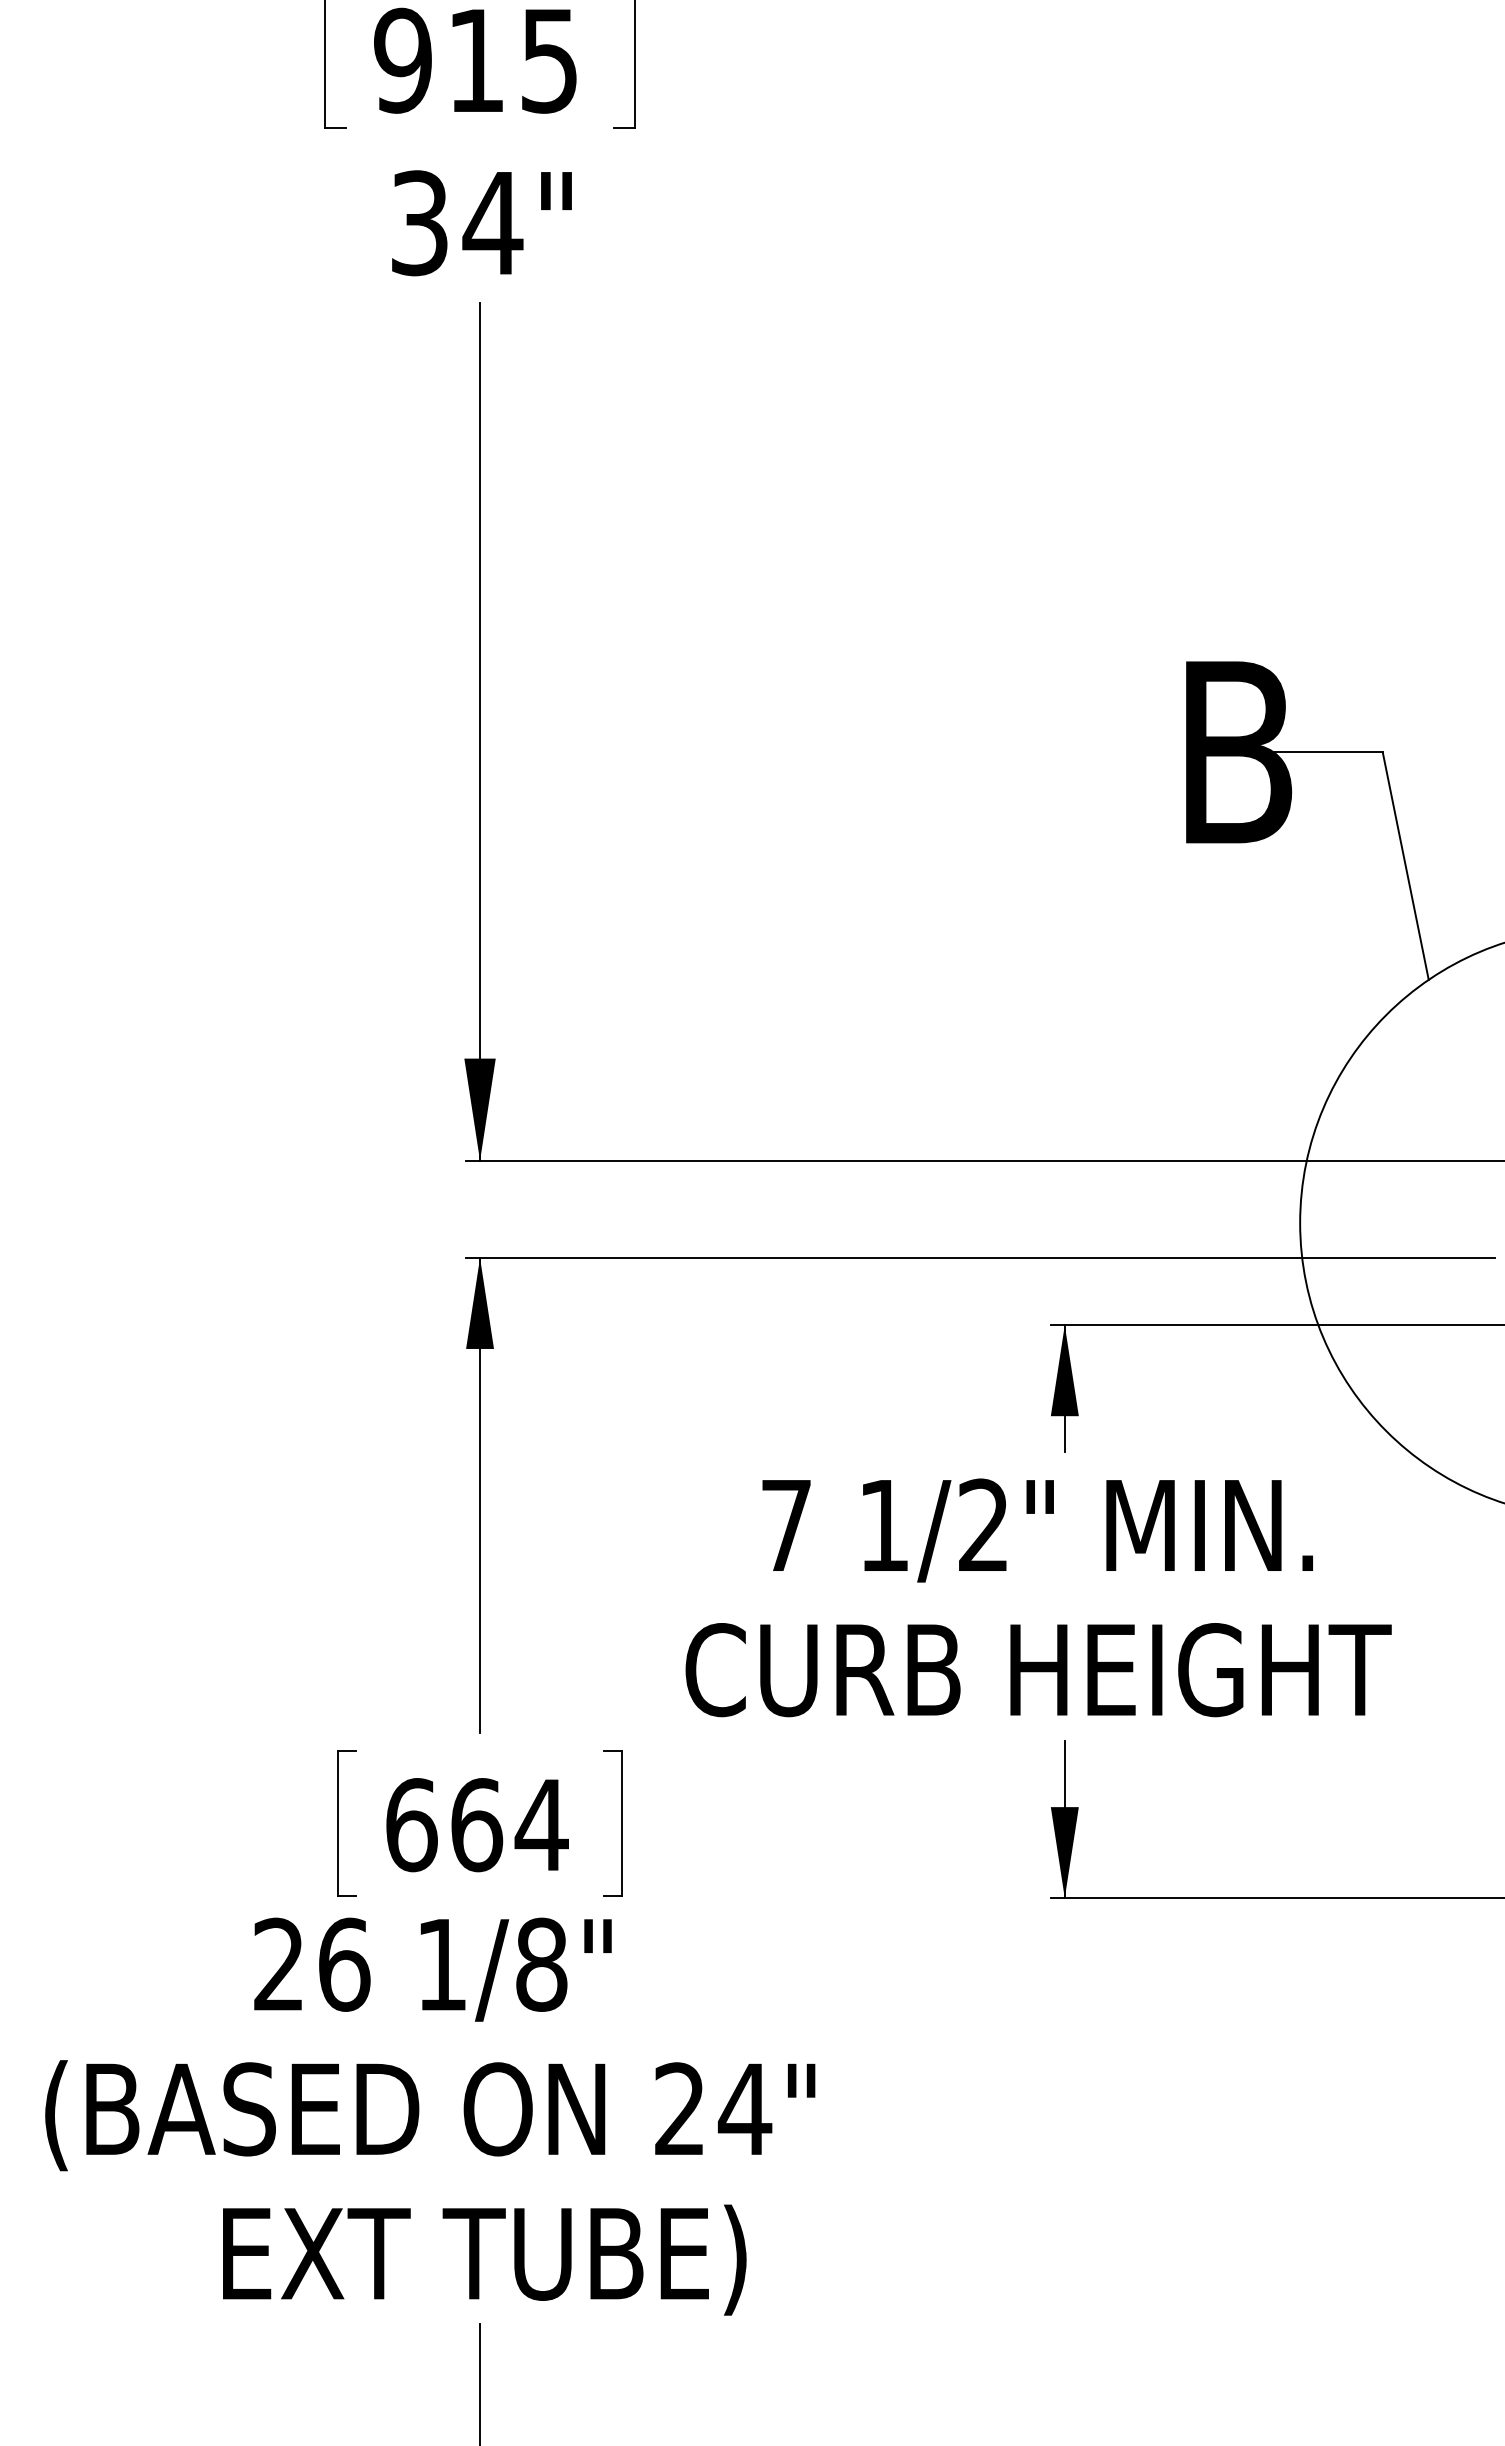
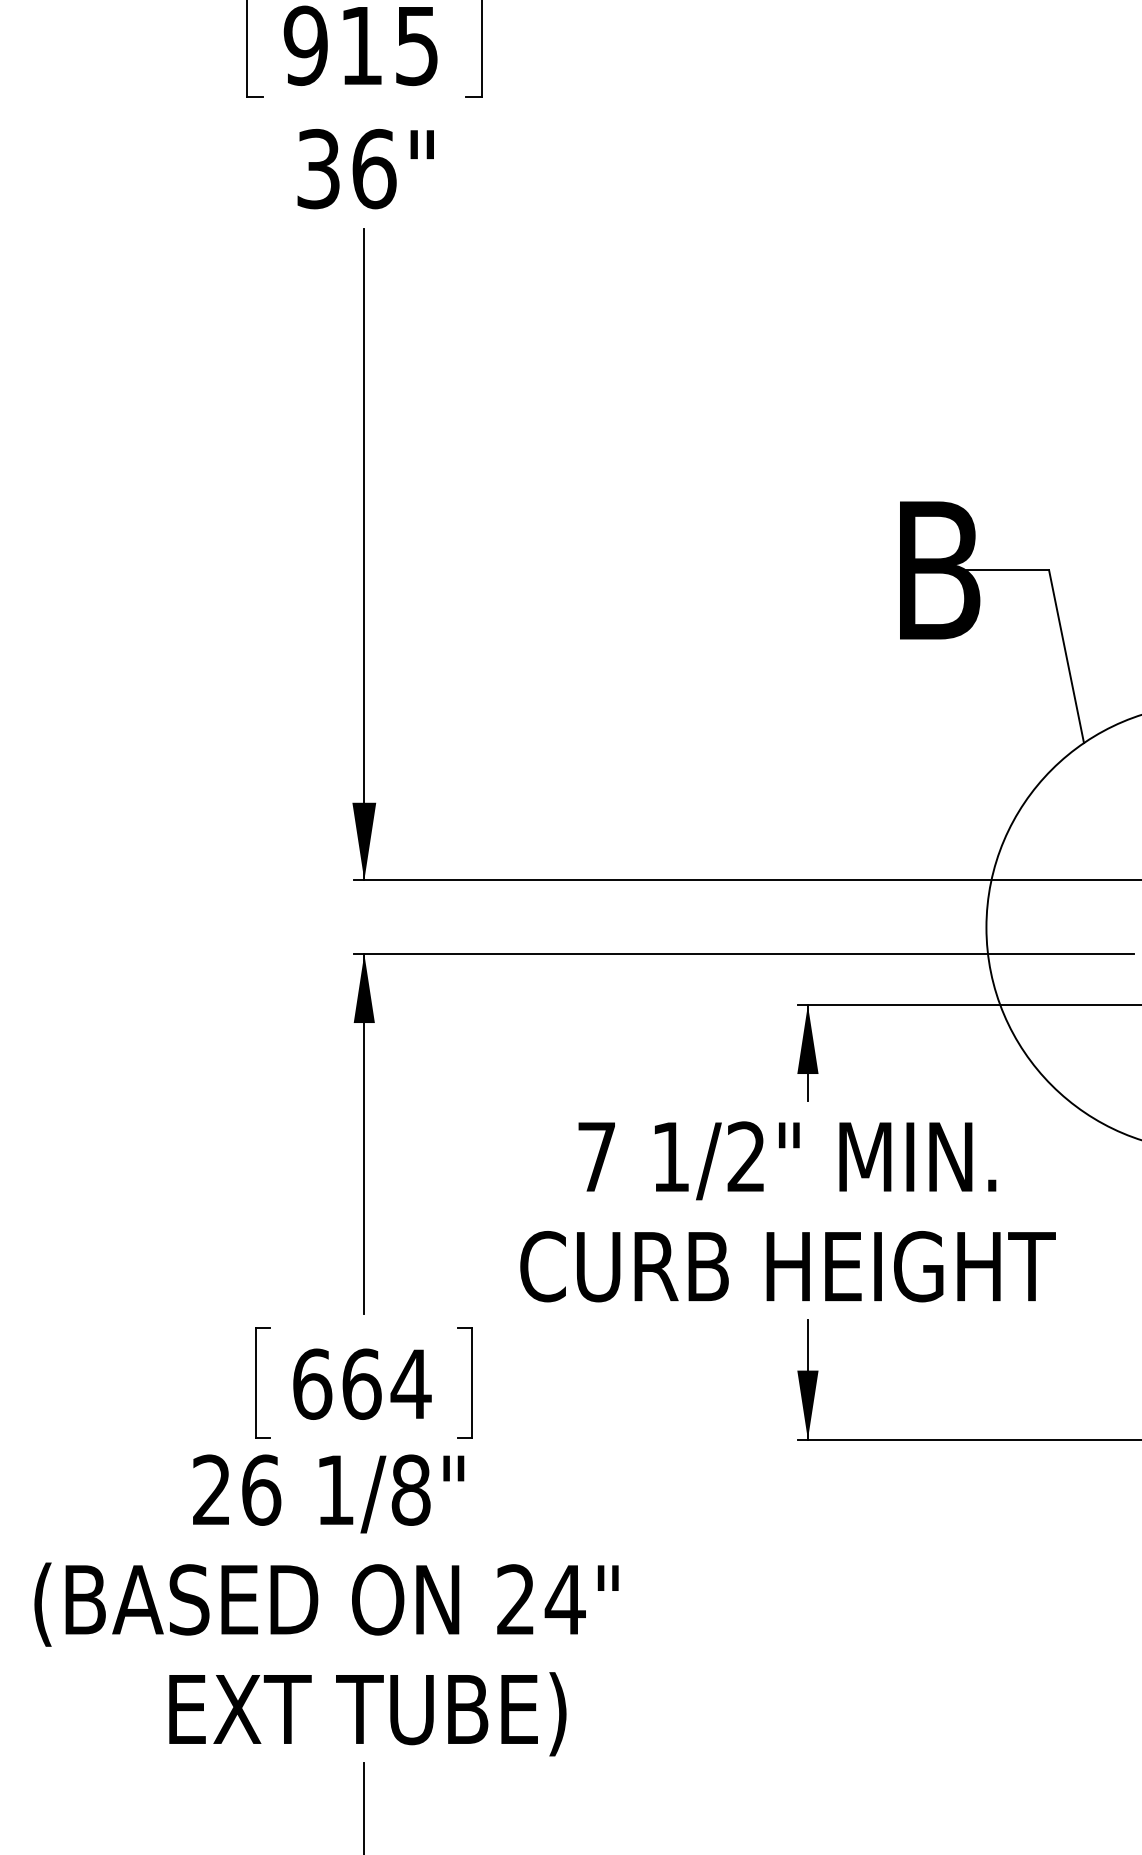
text: (492, 223) -> (373, 169), 34" -> 36"

